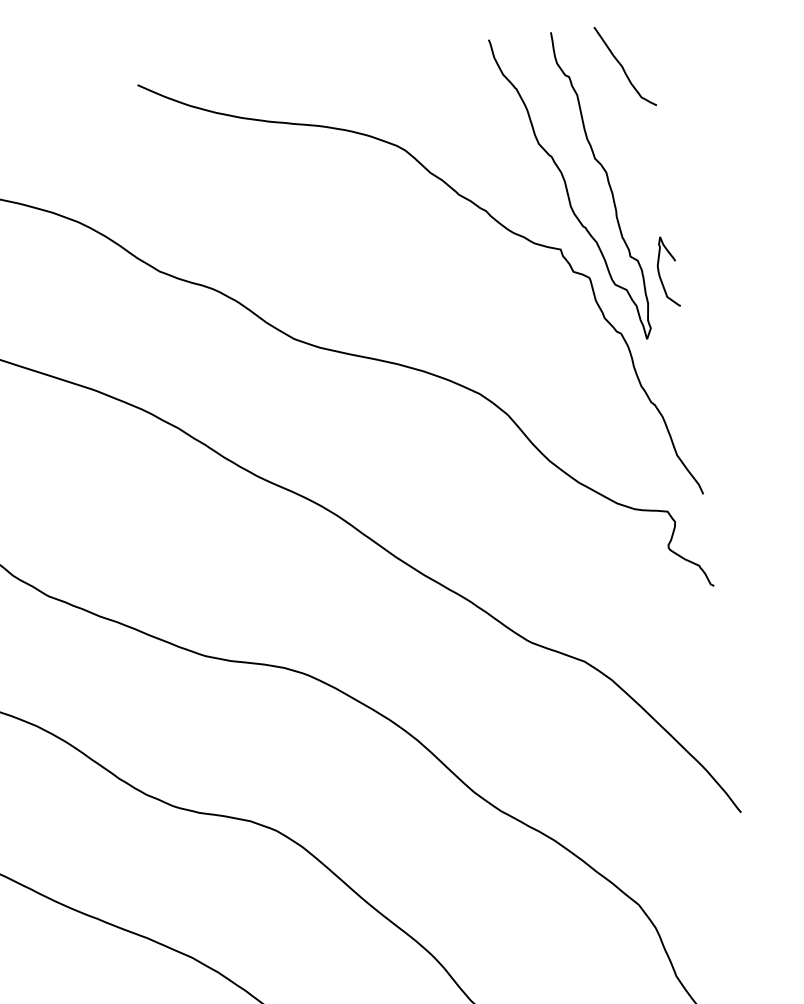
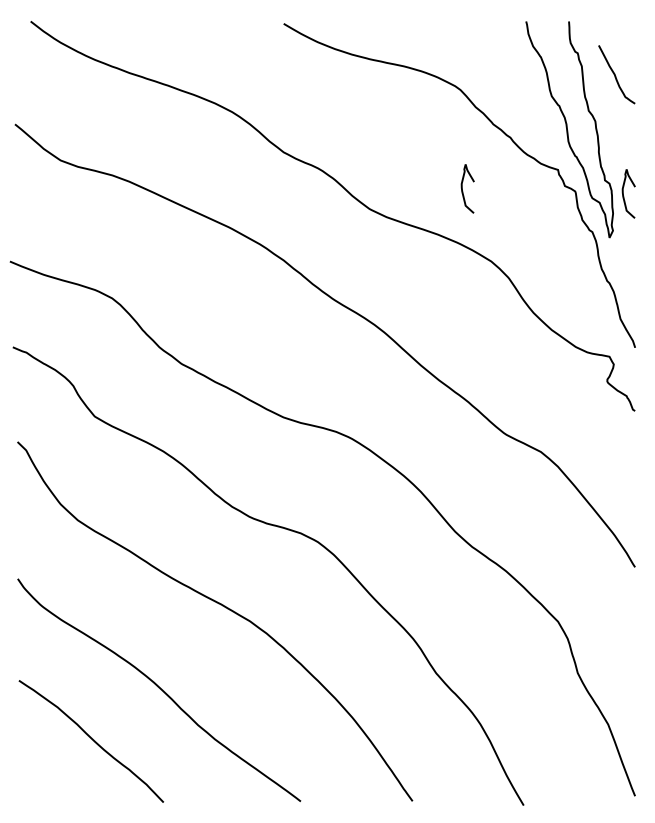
curve: (623, 66) -> (615, 74), moved
curve: (425, 293) -> (462, 188), added

